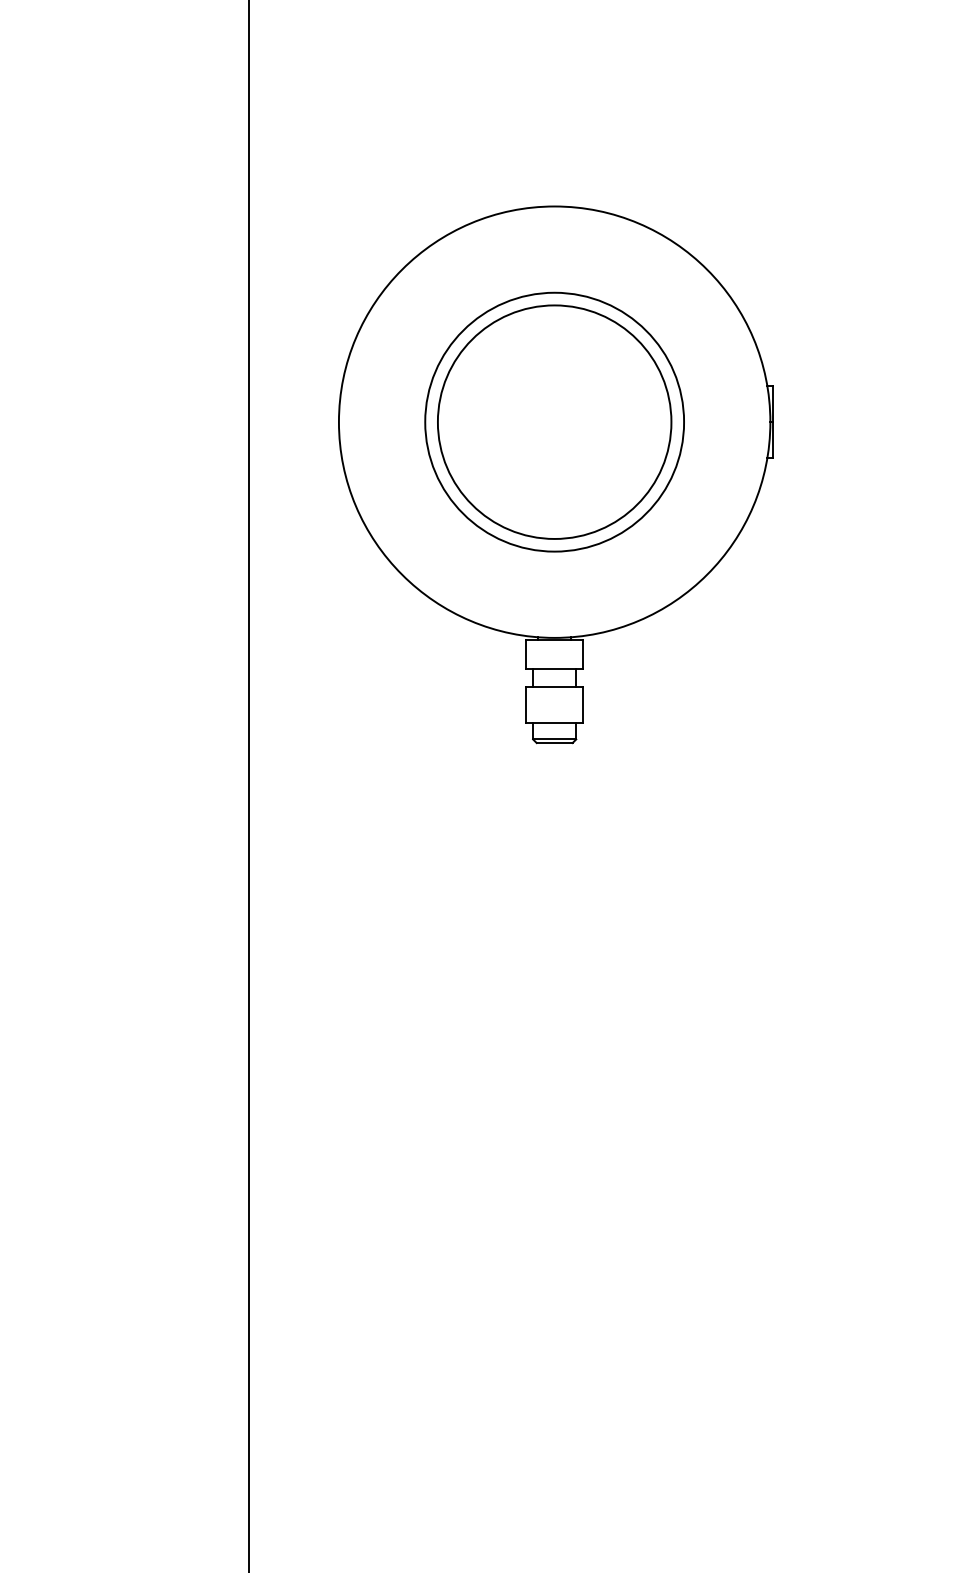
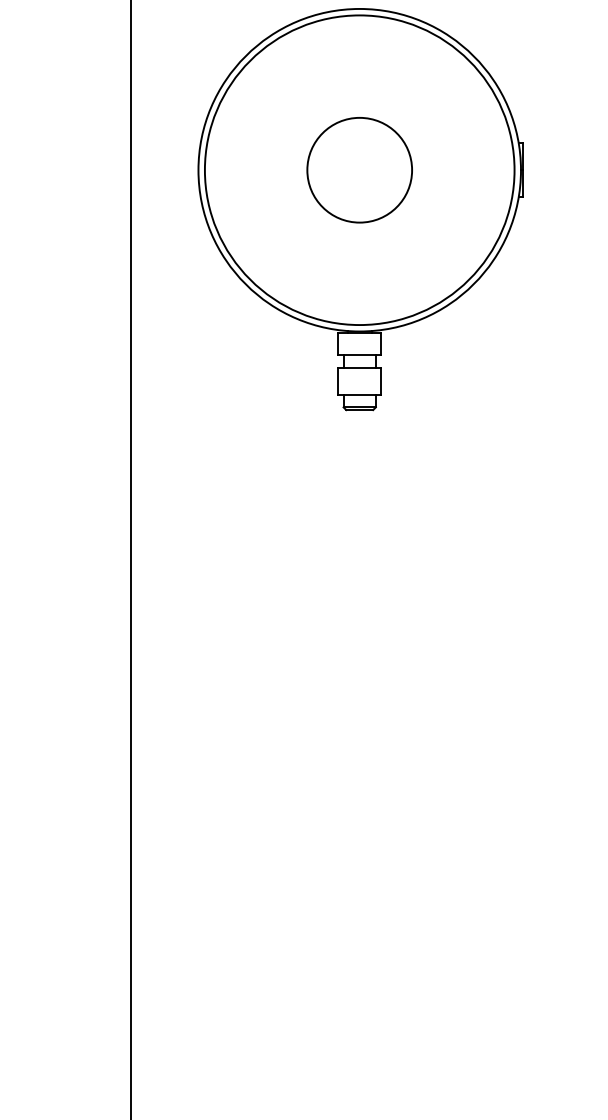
circle: (554, 421) -> (359, 169), size x0.6
circle: (554, 421) -> (359, 169), size x1.6

